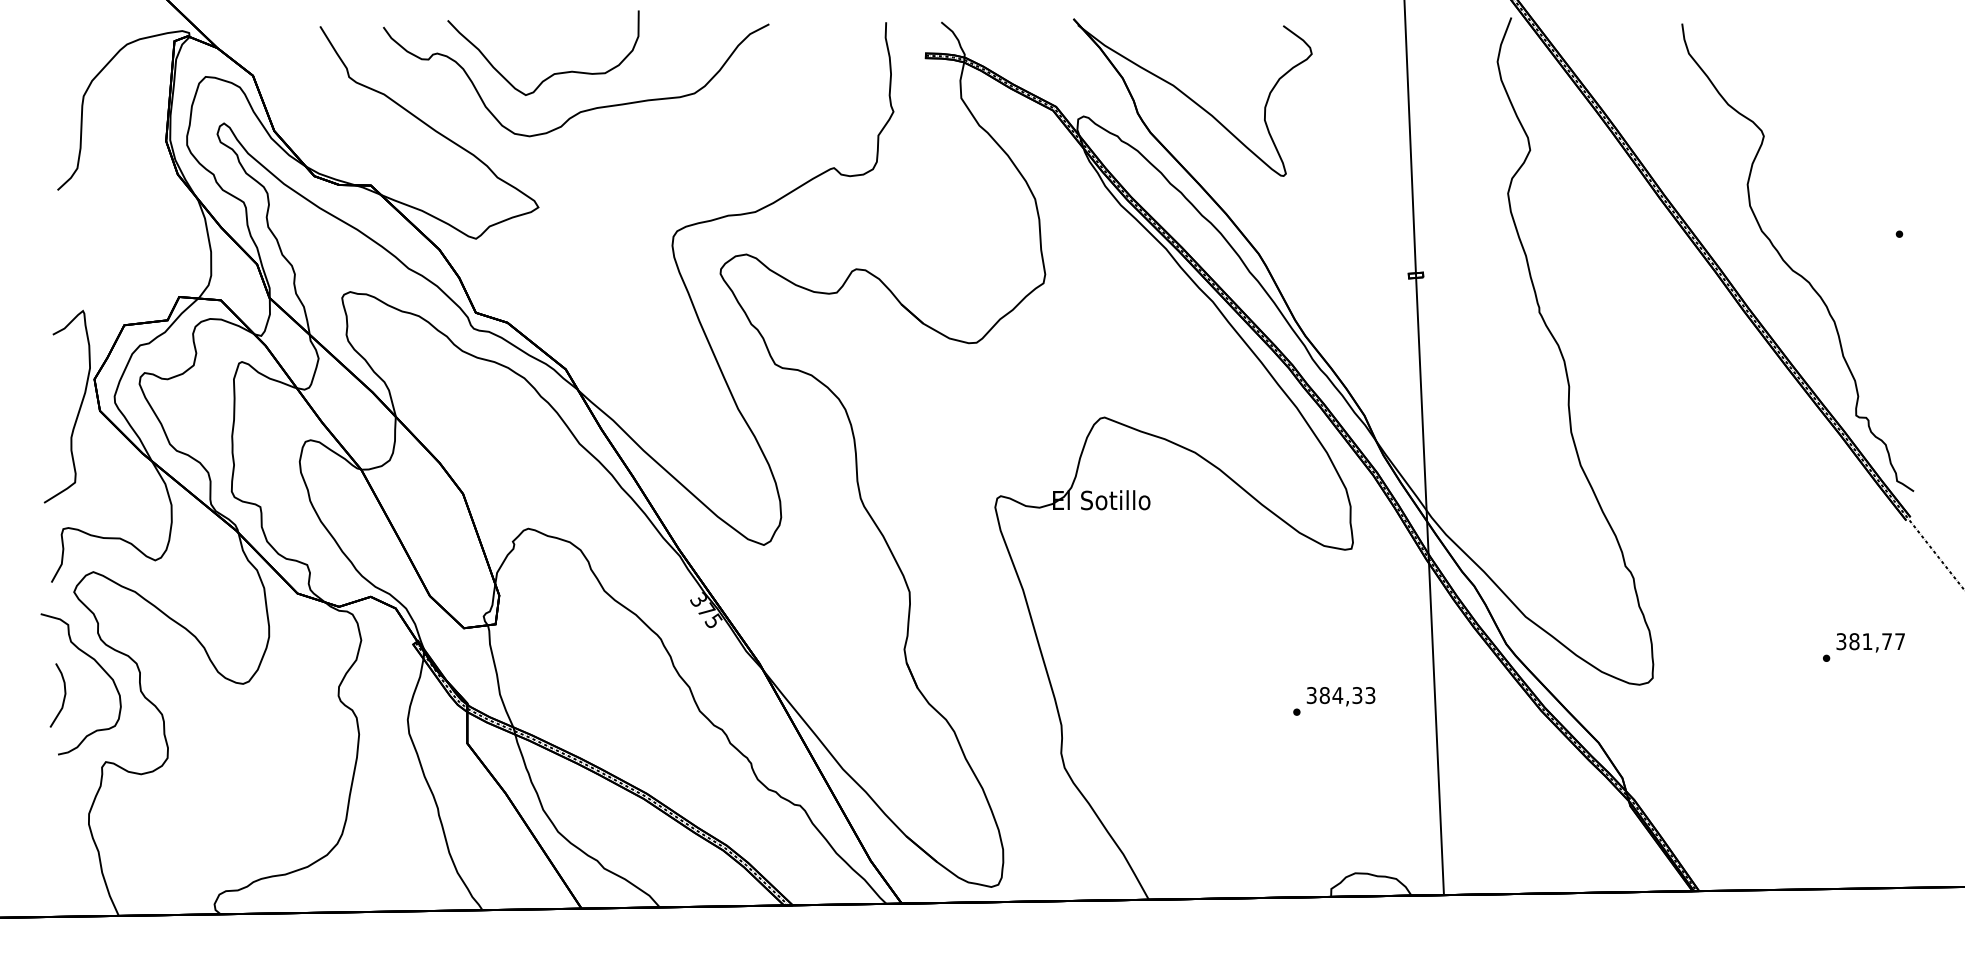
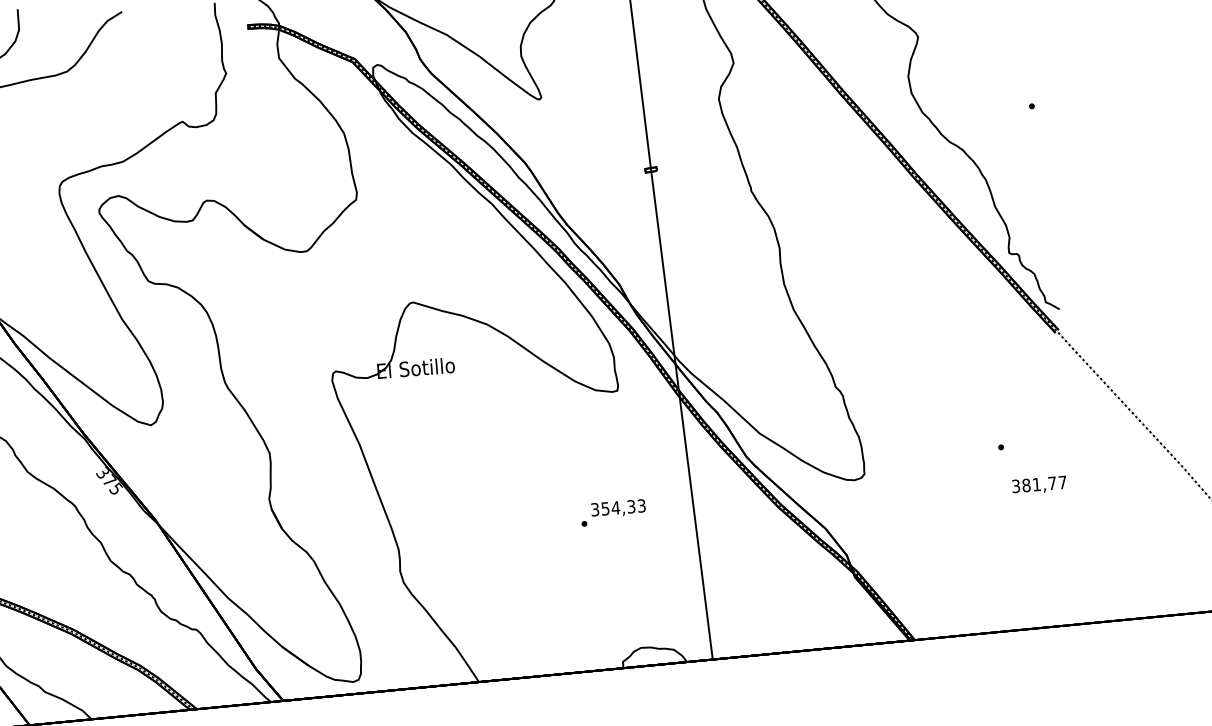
text: (1870, 642) -> (1039, 485), moved
text: (1324, 695) -> (605, 508), 384,33 -> 354,33

